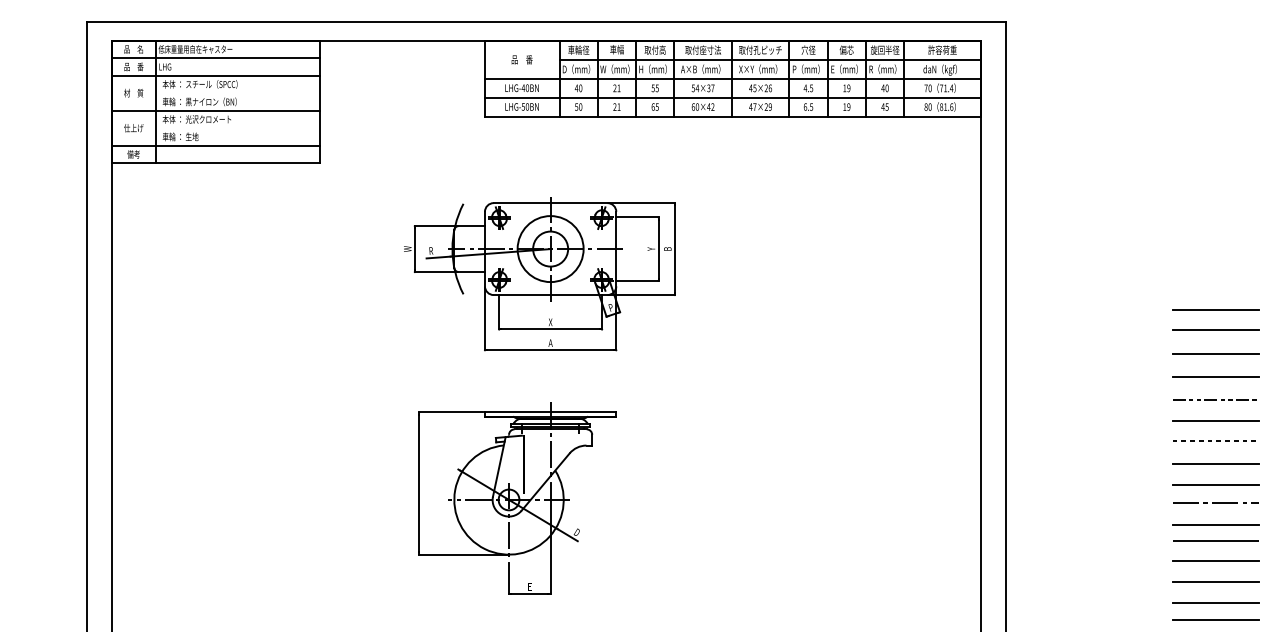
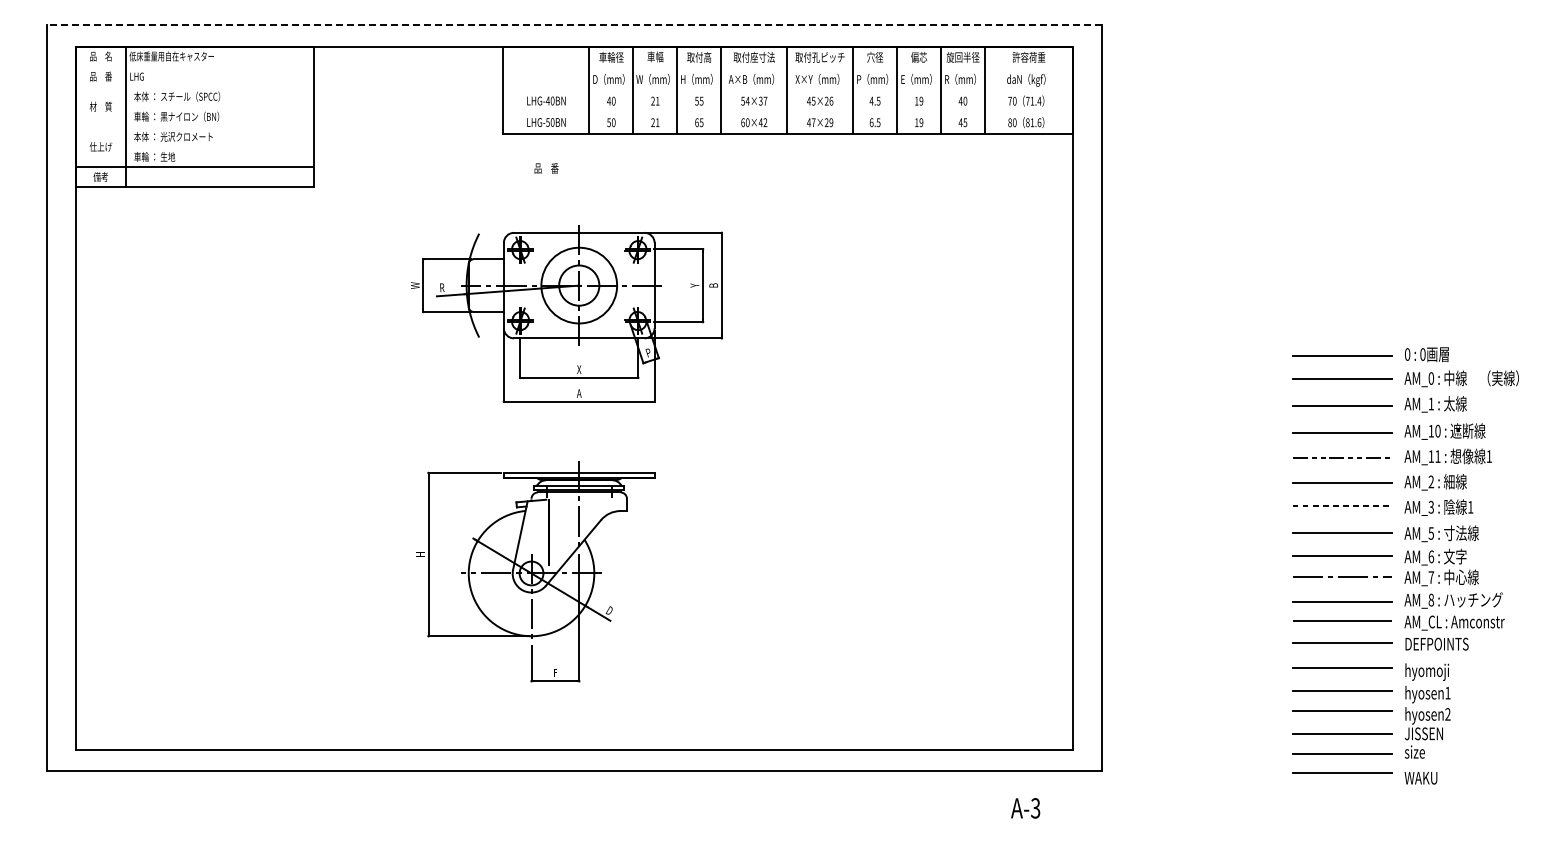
line: (545, 22) -> (573, 25), solid -> dashed
line: (215, 58) -> (194, 66), removed
text: (522, 59) -> (546, 168), moved
line: (769, 59) -> (830, 68), removed
line: (215, 75) -> (194, 86), removed
line: (732, 79) -> (787, 90), removed
line: (732, 98) -> (787, 112), removed
line: (215, 110) -> (194, 126), removed

